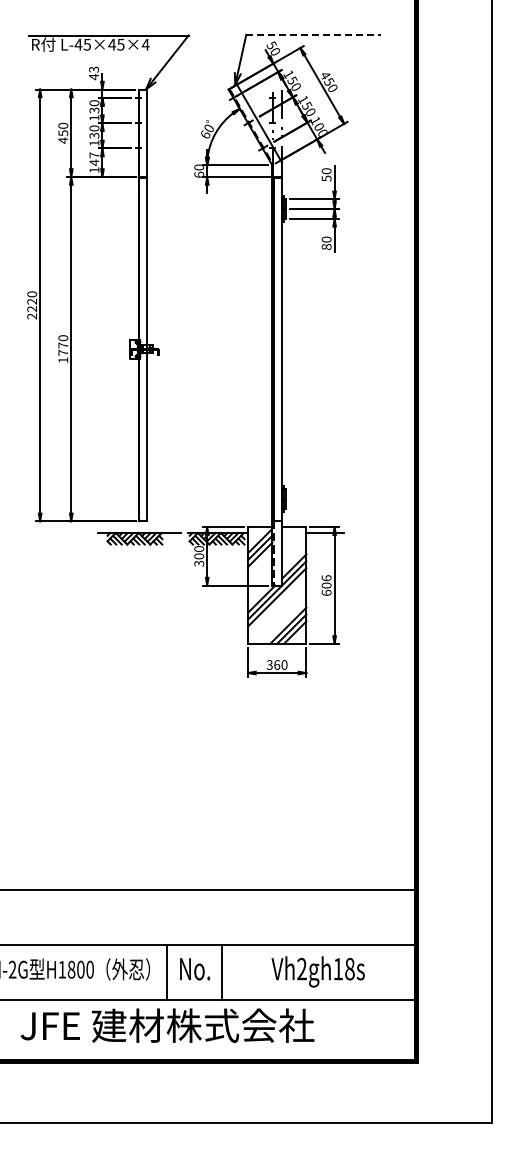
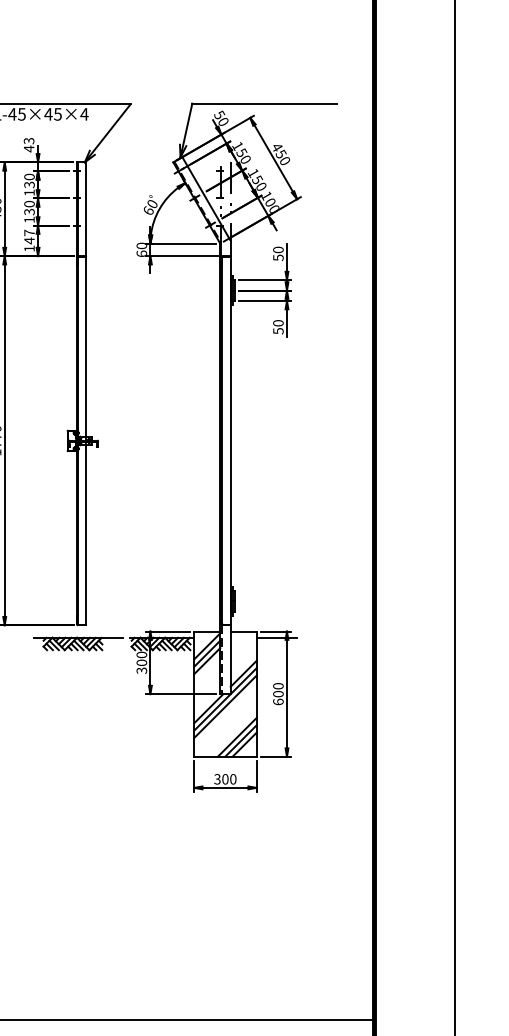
line: (313, 34) -> (264, 103), dashed -> solid
text: (326, 247) -> (278, 331), 80 -> 50
text: (326, 578) -> (278, 686), 606 -> 600
text: (277, 664) -> (225, 778), 360 -> 300

